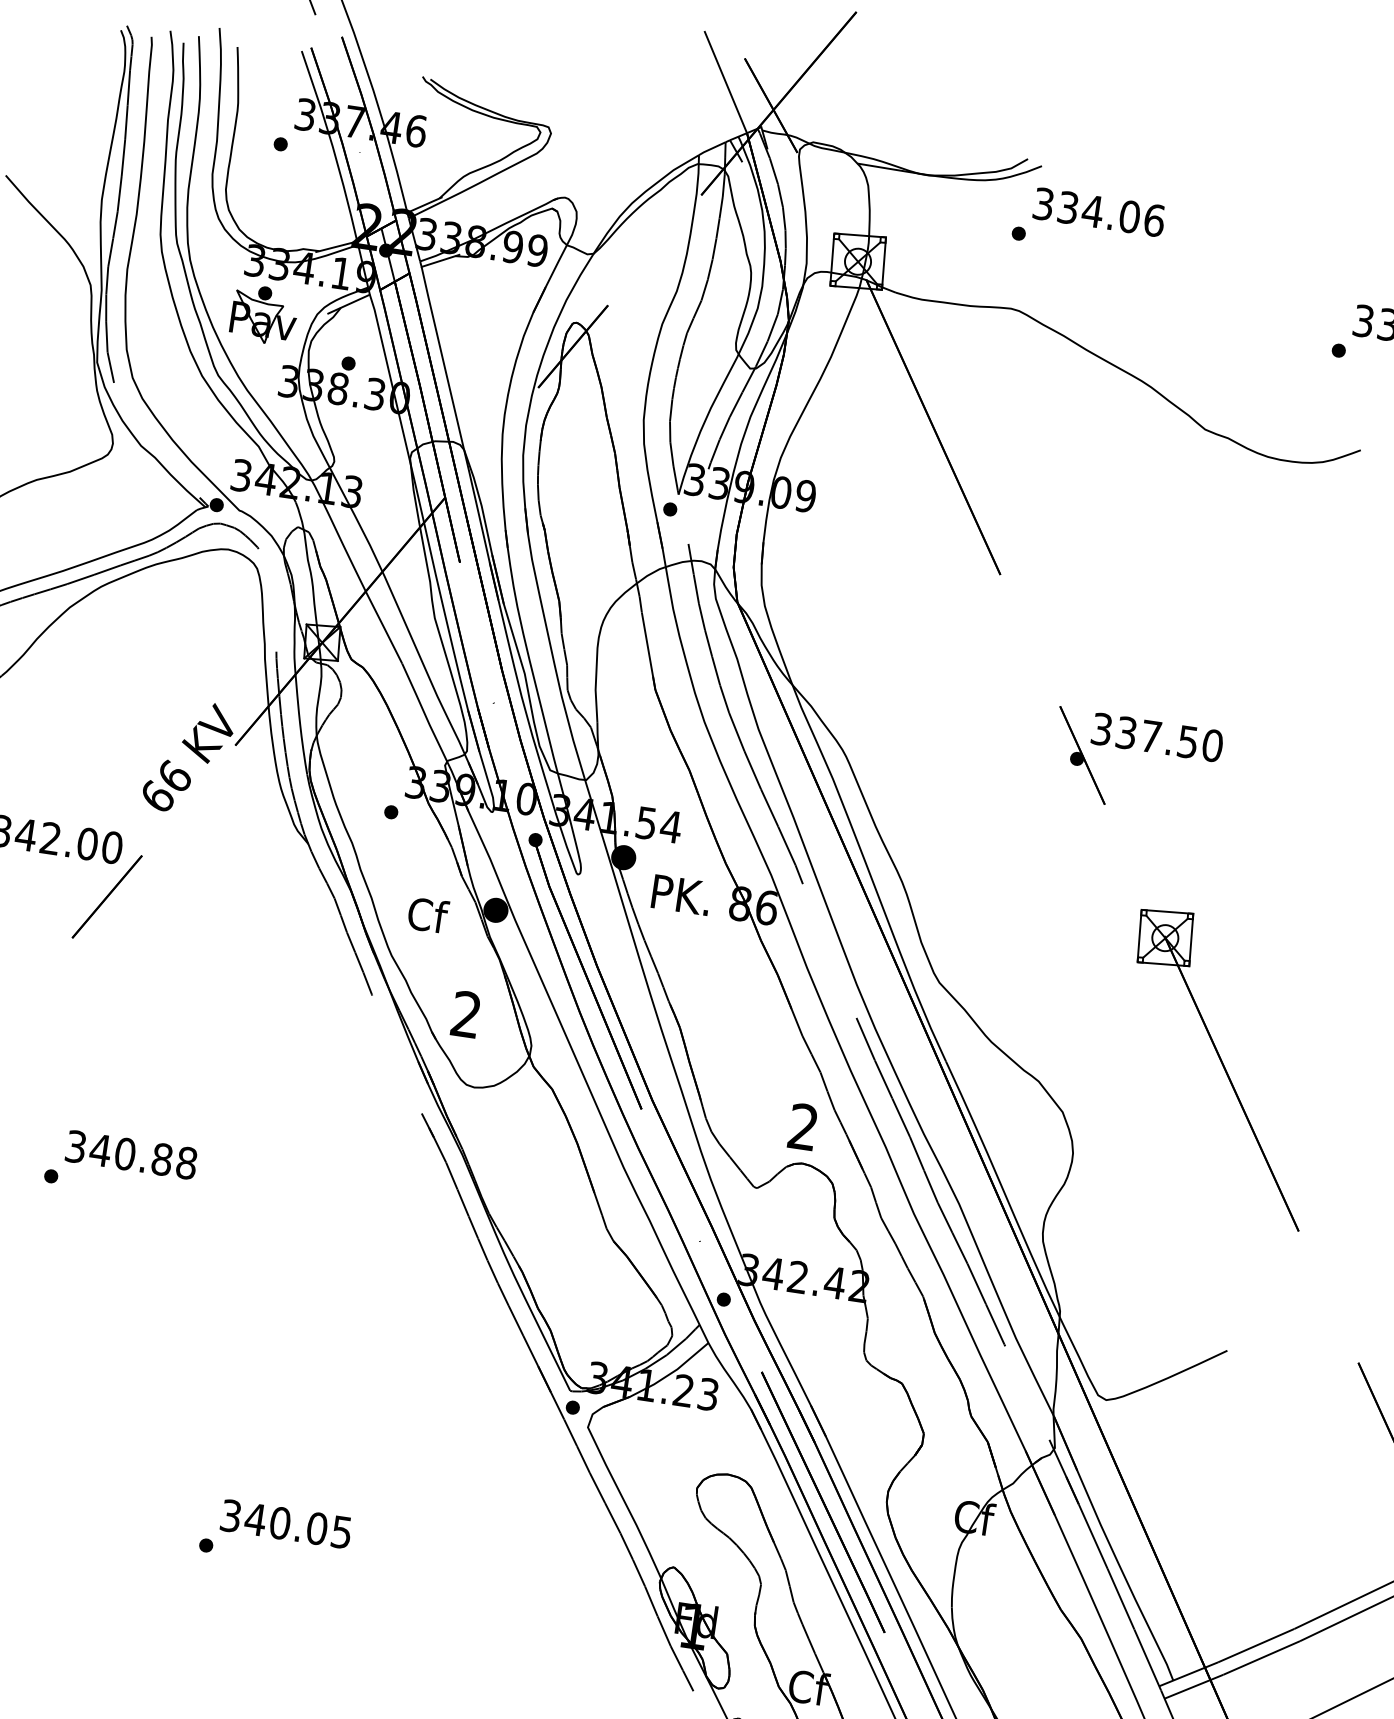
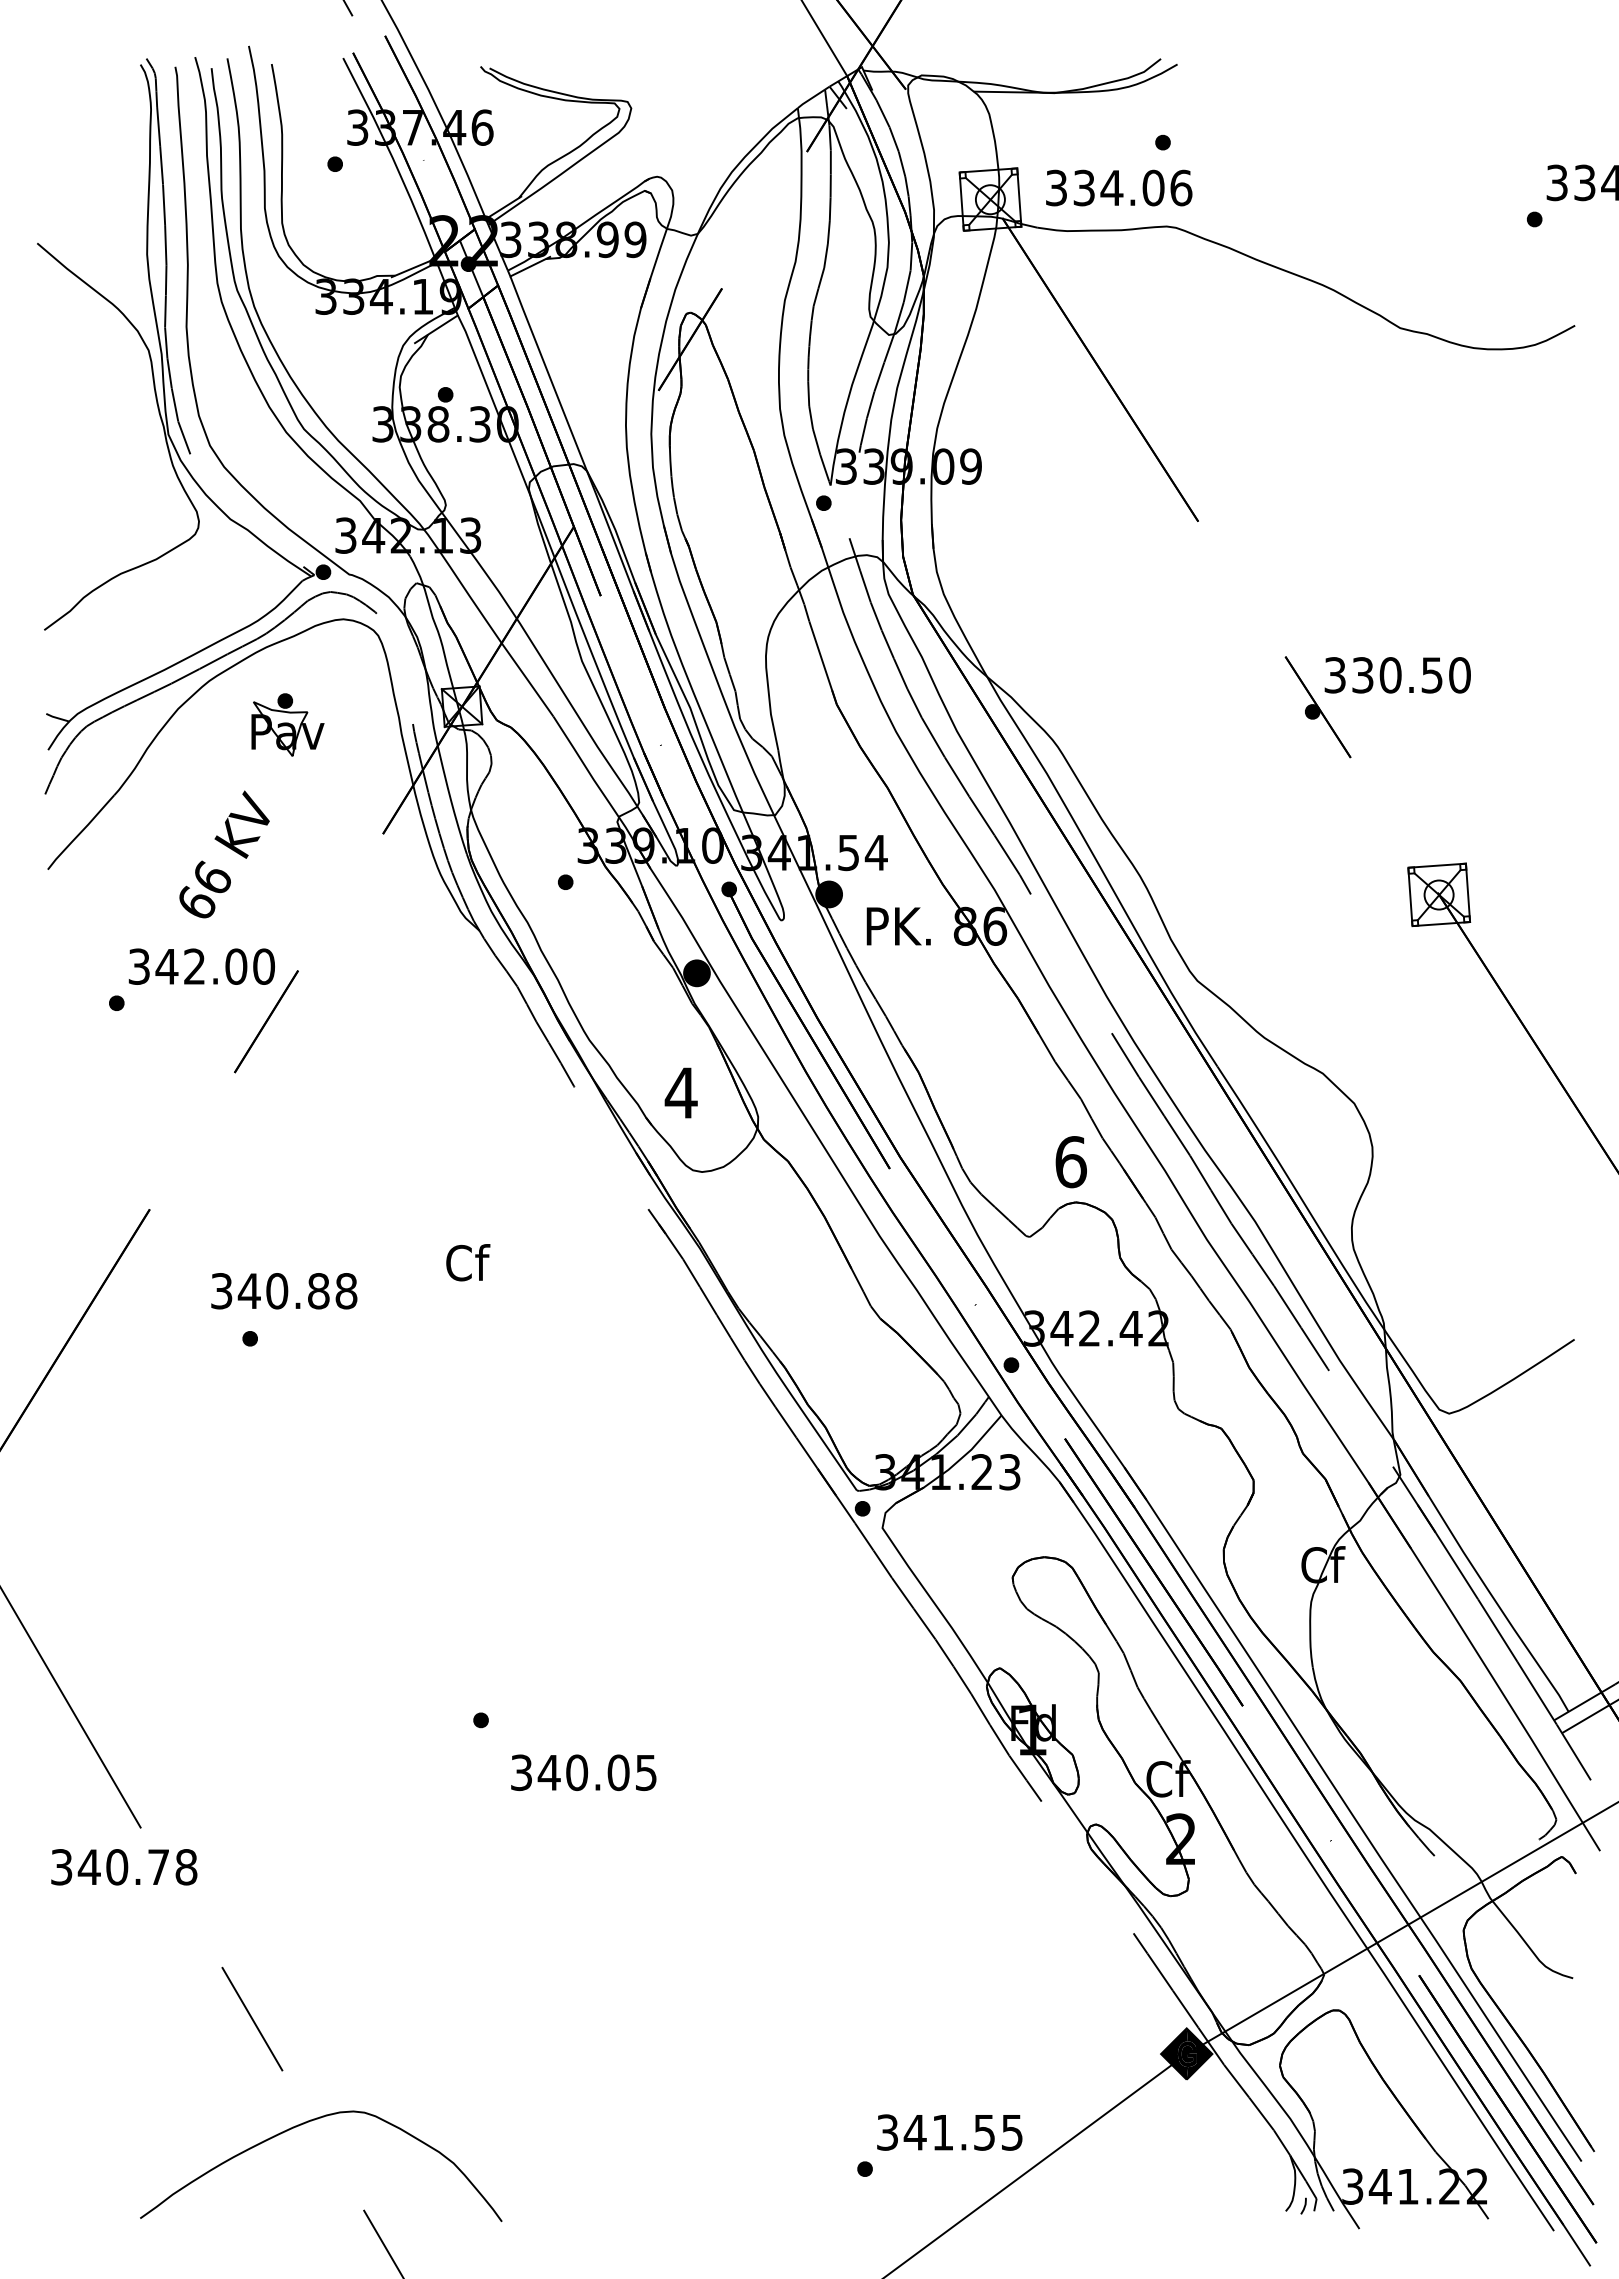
text: (1099, 211) -> (1119, 187), moved
part: (264, 314) -> (287, 724), moved
text: (1150, 736) -> (1390, 675), 337.50 -> 330.50
text: (188, 757) -> (224, 854), moved
text: (428, 915) -> (468, 1262), moved
text: (465, 1014) -> (680, 1092), 2 -> 4
text: (802, 1127) -> (1070, 1162), 2 -> 6
text: (131, 1155) -> (284, 1291), moved
text: (286, 1523) -> (583, 1772), moved

